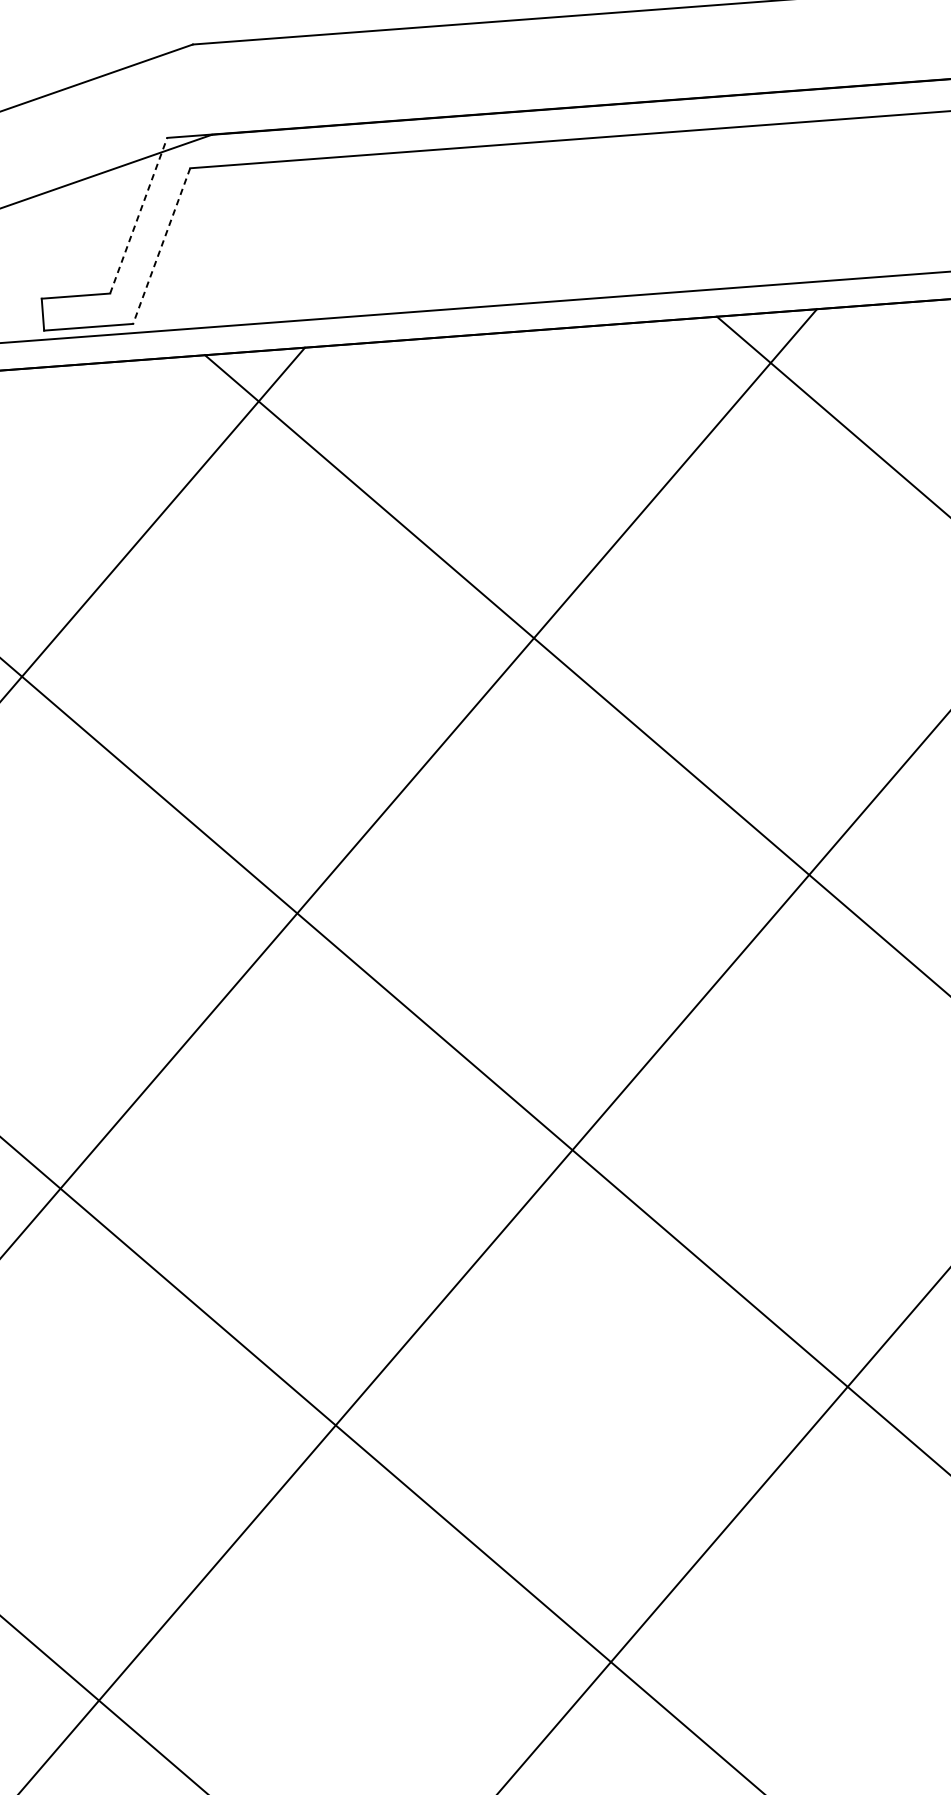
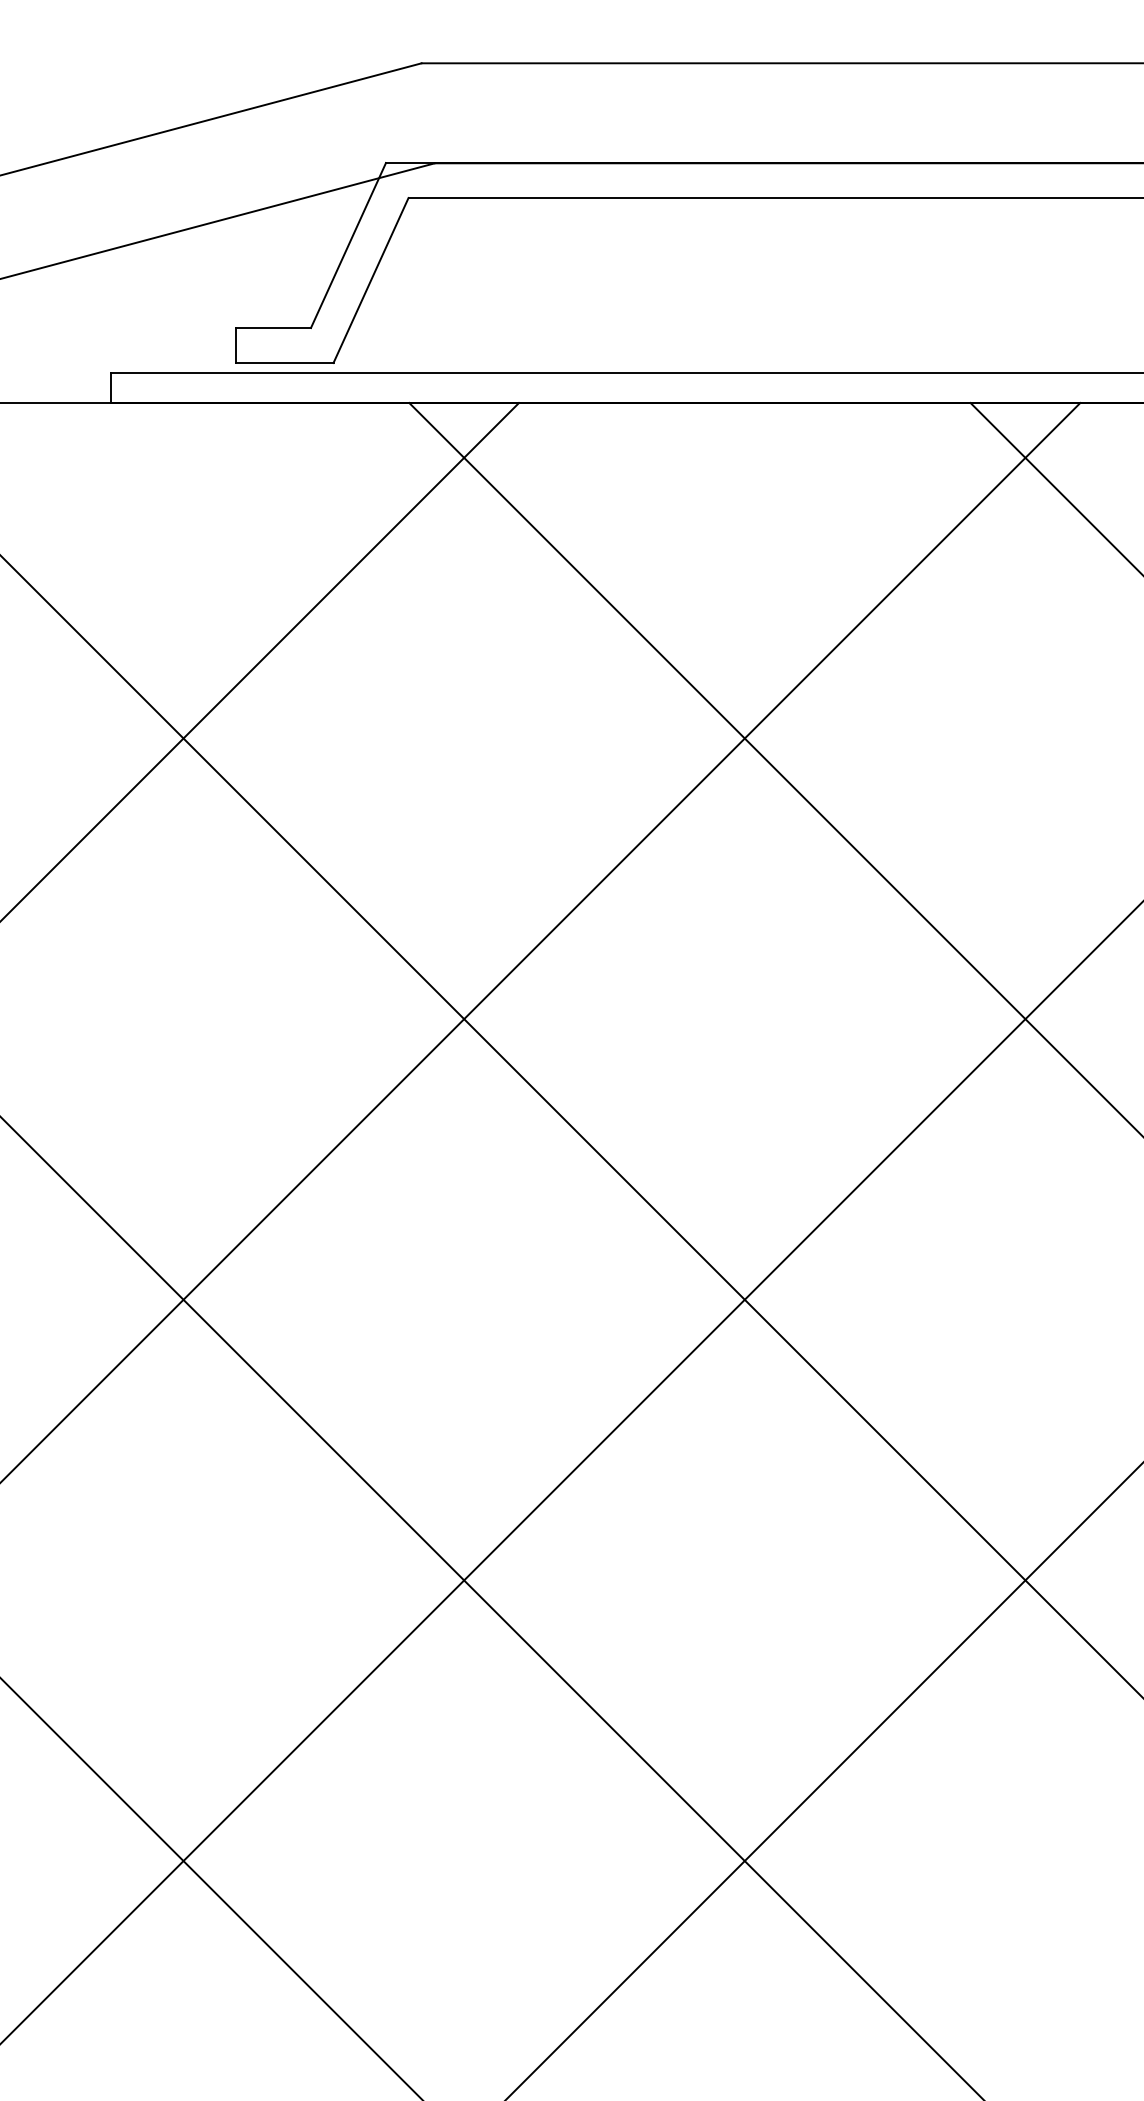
line: (138, 215) -> (348, 245), dashed -> solid
line: (162, 246) -> (371, 280), dashed -> solid

